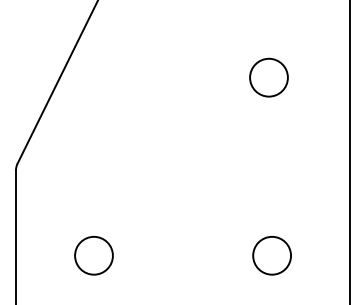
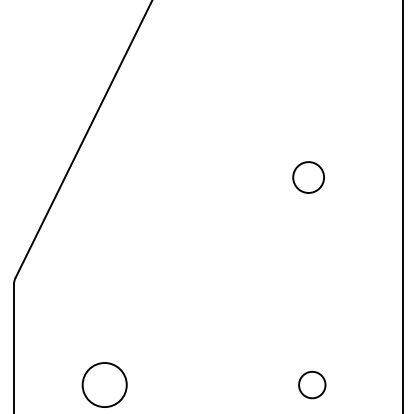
circle: (268, 77) -> (308, 177), size x0.7
circle: (272, 256) -> (312, 385), size x0.6

